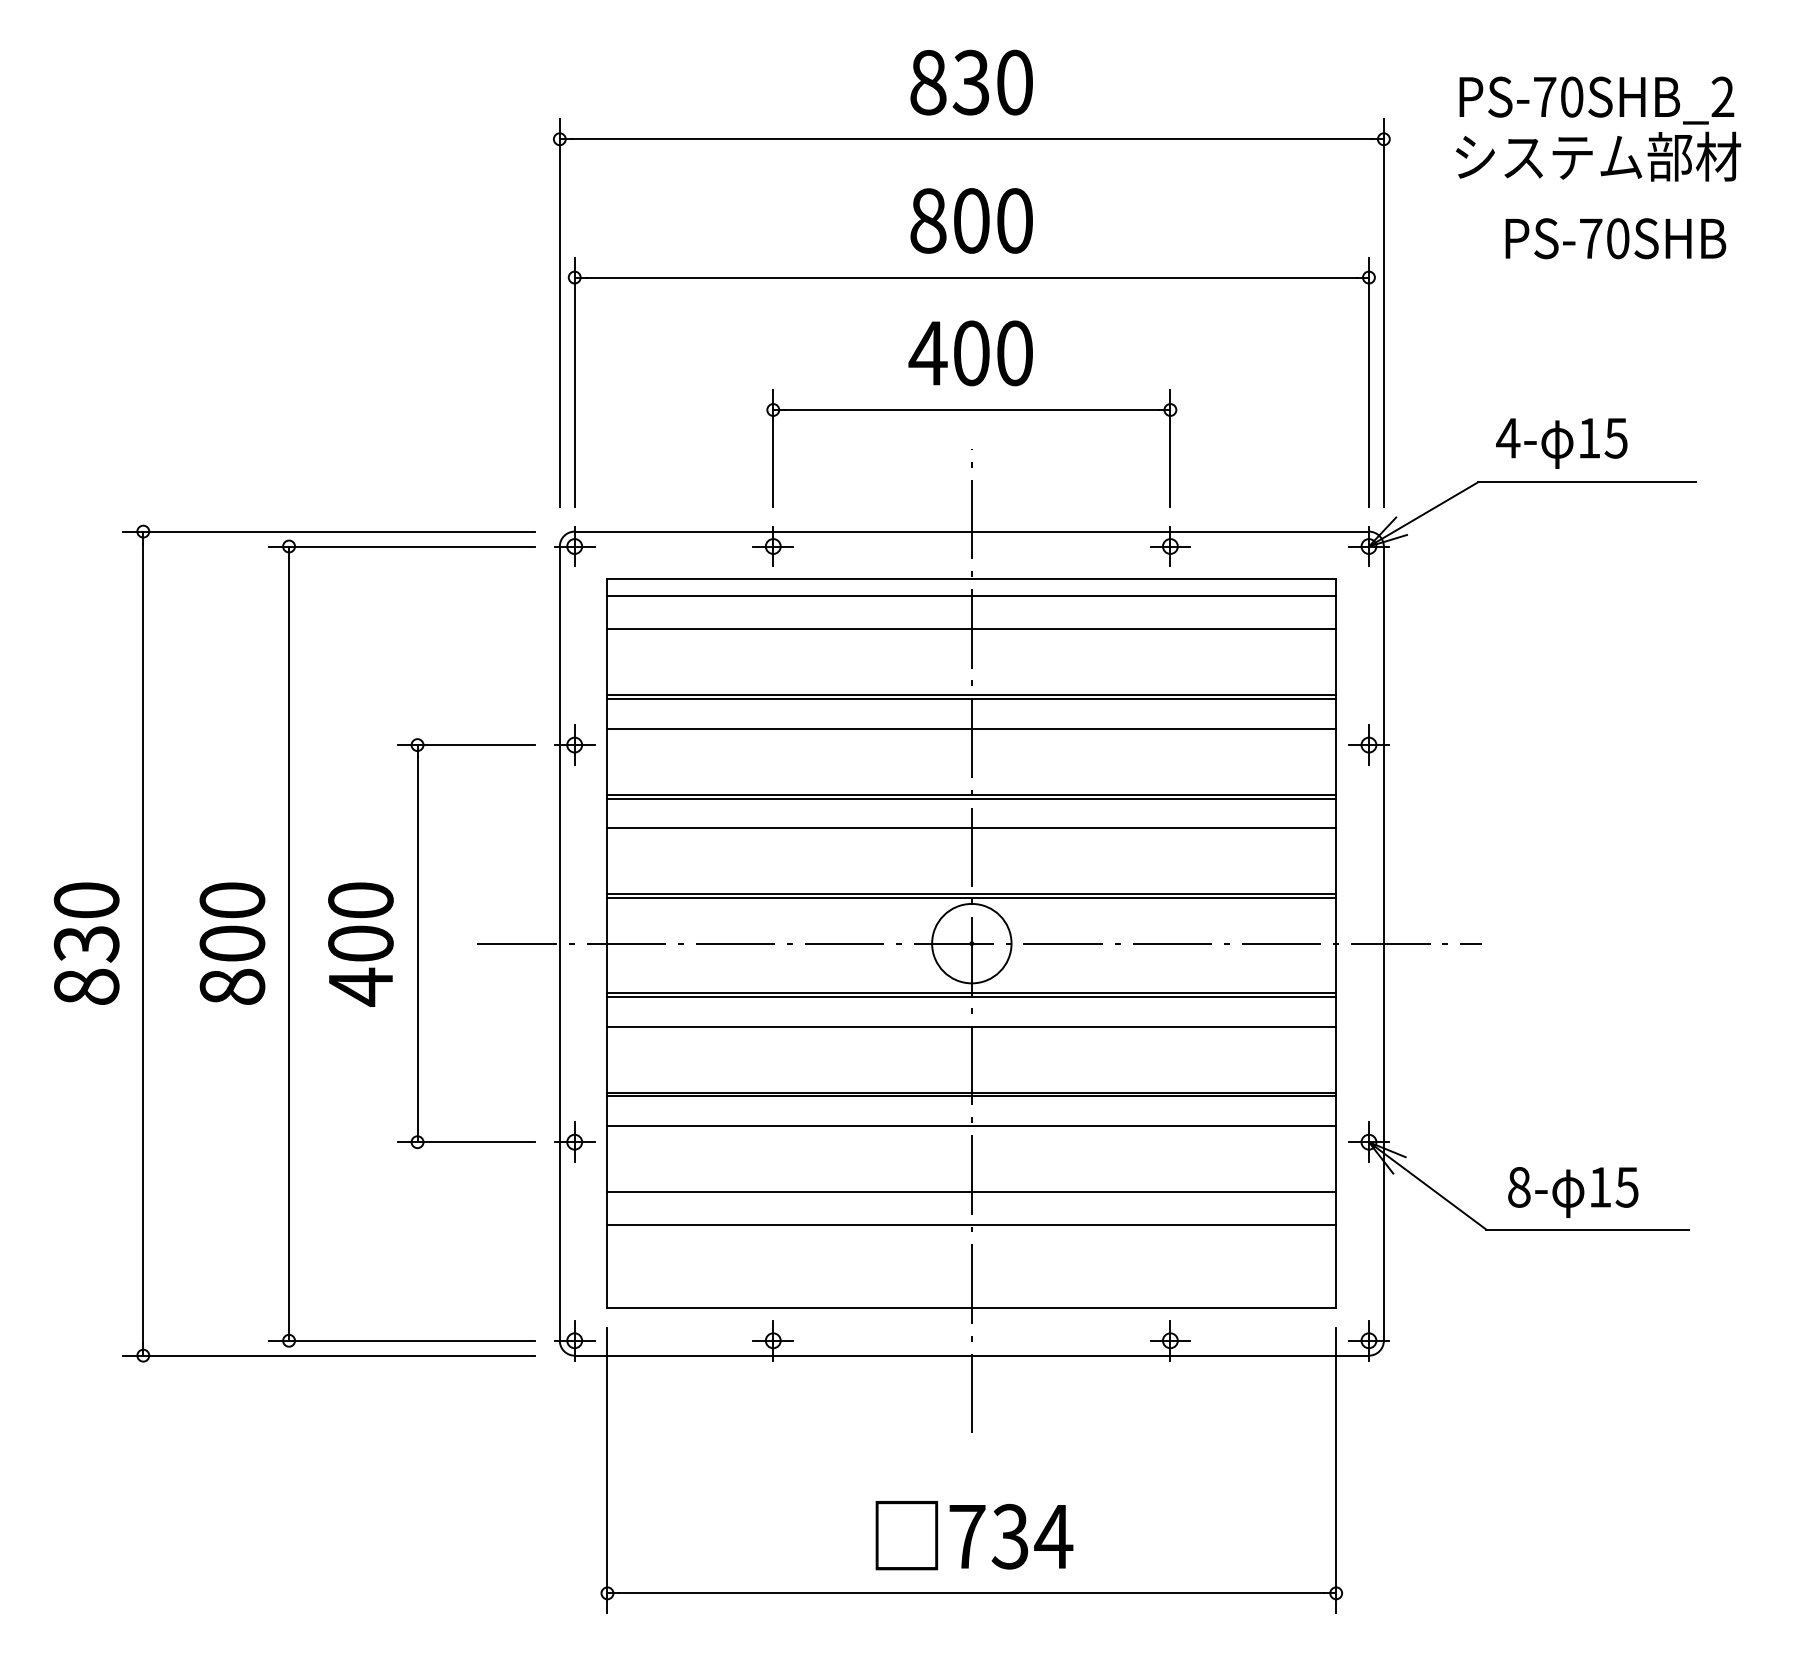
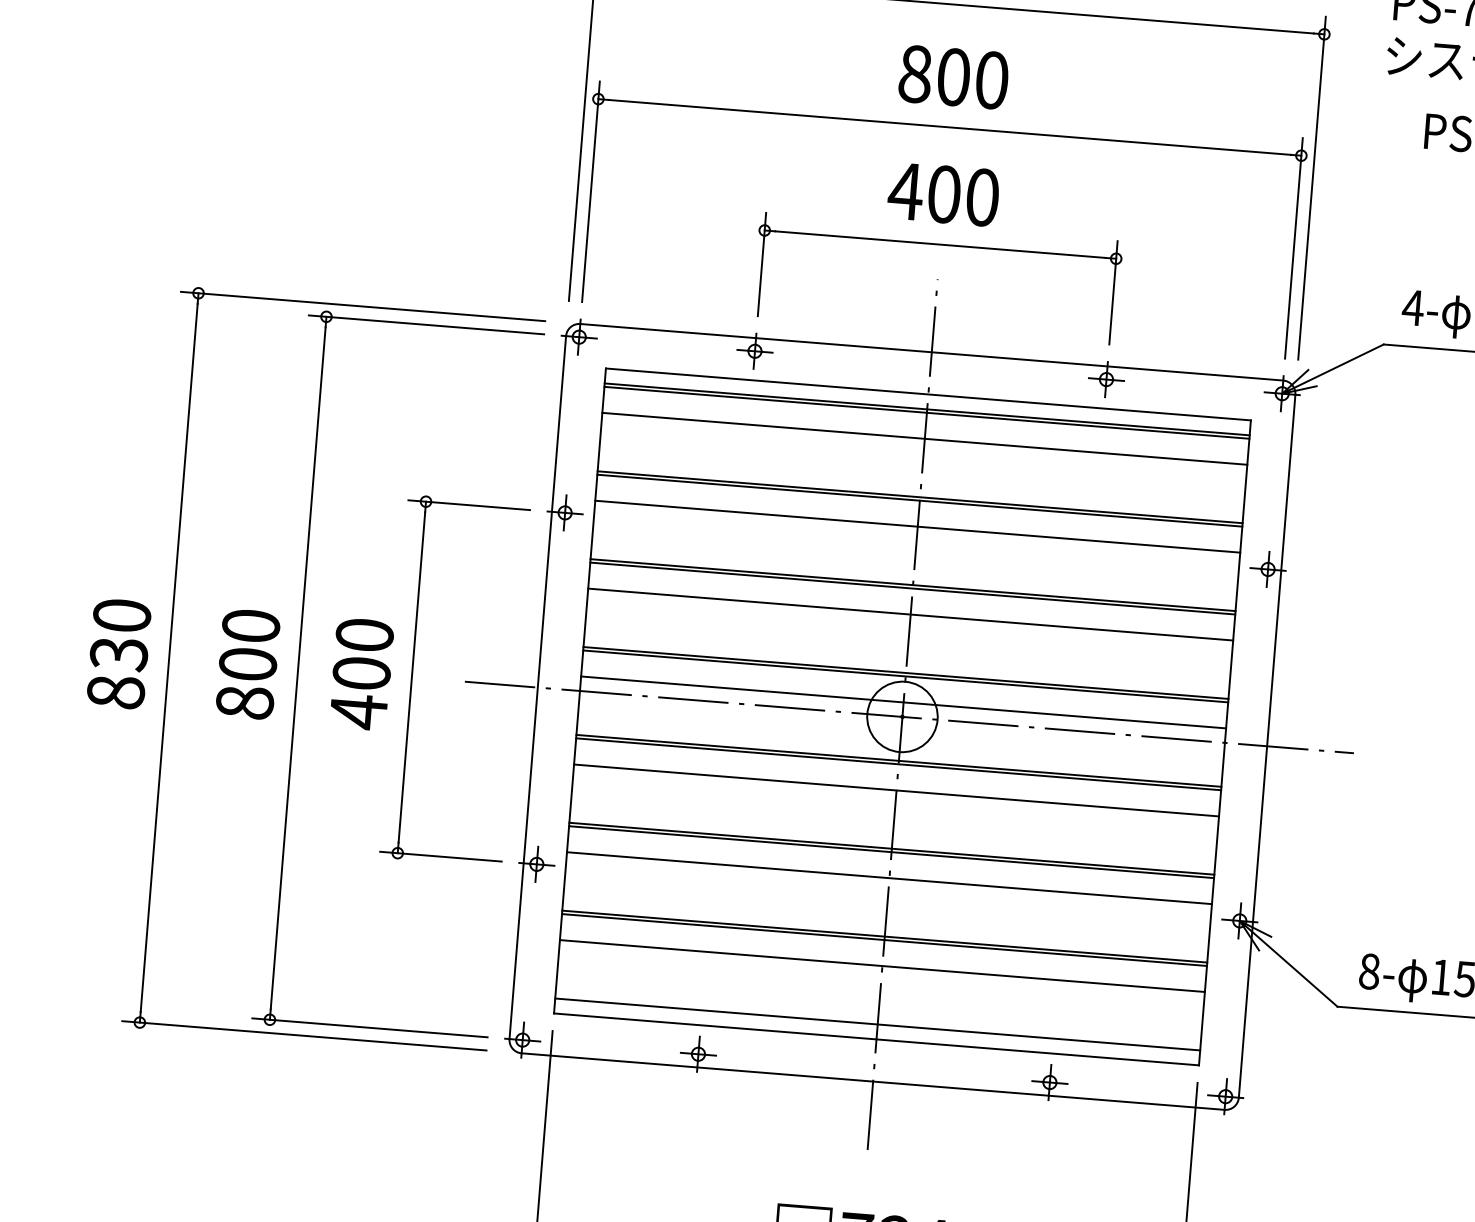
line: (971, 600) -> (926, 413), added
line: (971, 927) -> (903, 702), added
line: (971, 1195) -> (884, 939), added
line: (971, 1291) -> (877, 1024), added

